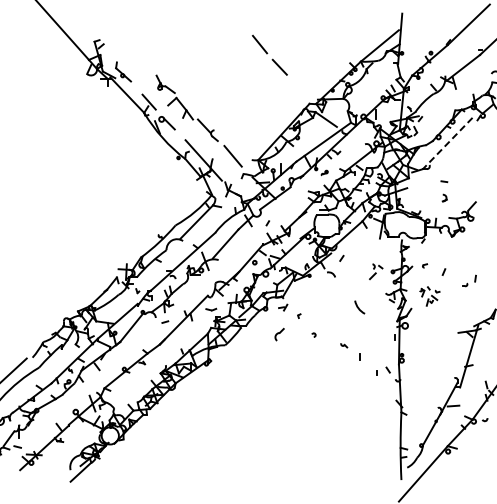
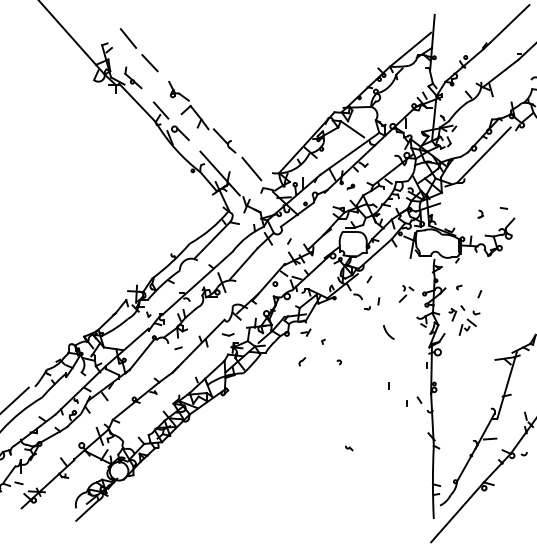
part: (269, 54) -> (138, 49), moved
line: (447, 143) -> (483, 155), dashed -> solid
line: (444, 181) -> (504, 208), moved
part: (469, 280) -> (372, 303), moved
part: (429, 296) -> (464, 320), size x1.43
part: (279, 334) -> (302, 361), size x0.62
part: (344, 345) -> (349, 448), moved

